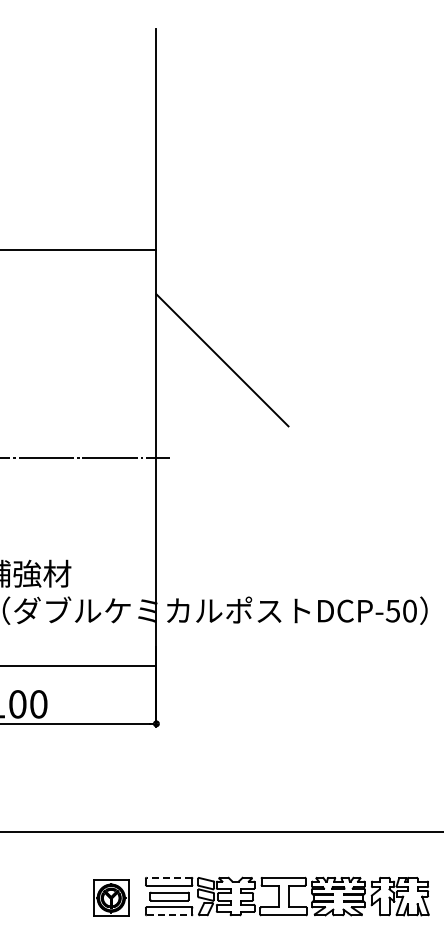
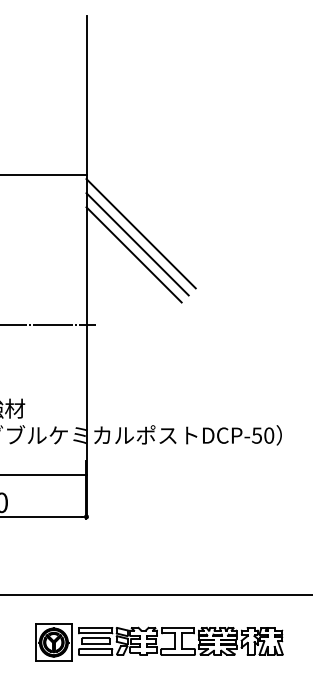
line: (232, 330) -> (141, 233), added
line: (227, 345) -> (137, 244), added
line: (168, 877) -> (95, 627), dashed -> solid
part: (111, 897) -> (54, 642), size x1.43
line: (169, 915) -> (95, 654), dashed -> solid

